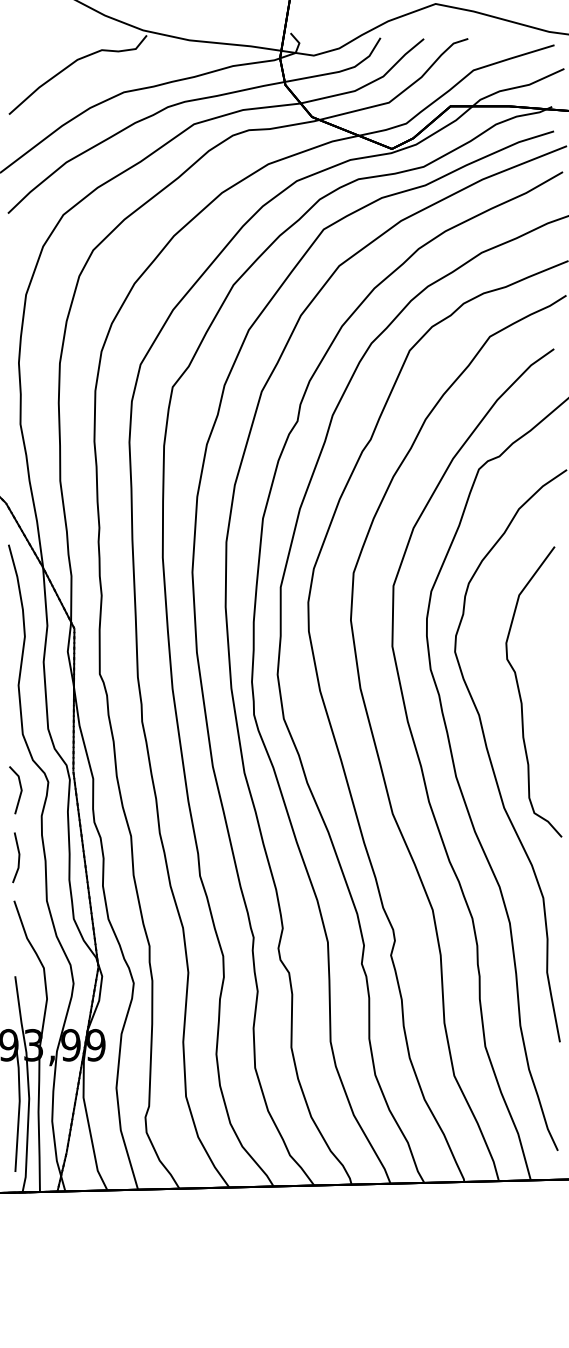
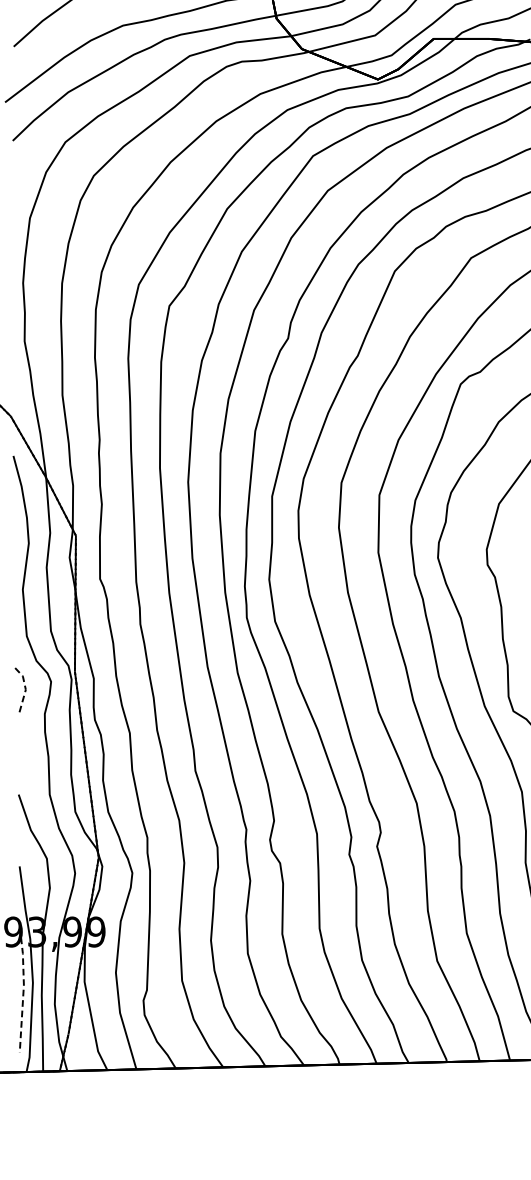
line: (21, 788) -> (25, 687), solid -> dashed
line: (18, 857) -> (22, 753), removed
line: (19, 1110) -> (23, 994), solid -> dashed

